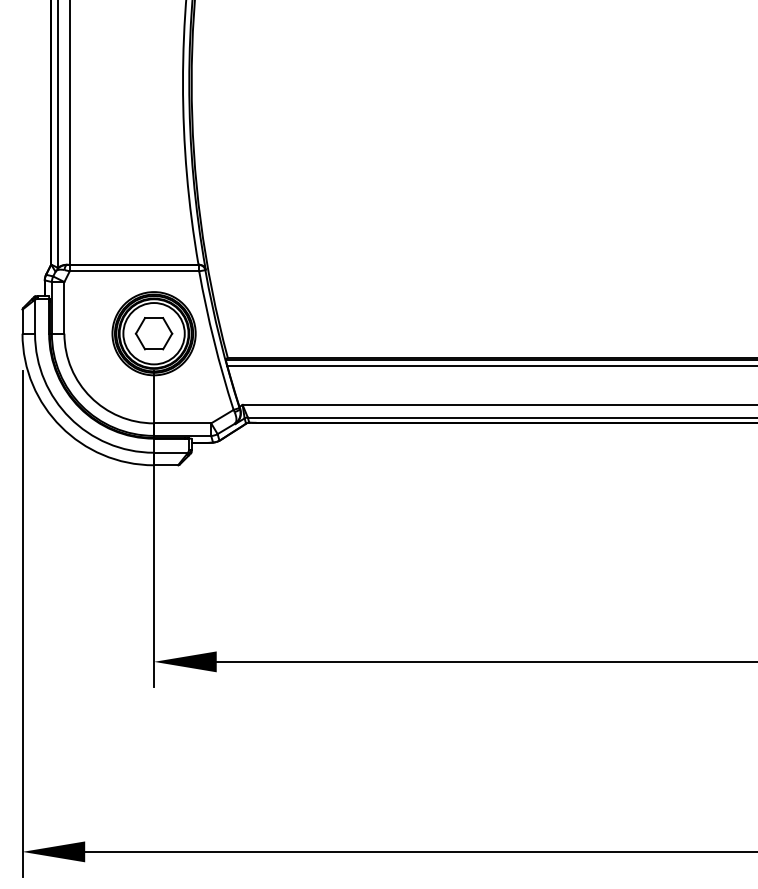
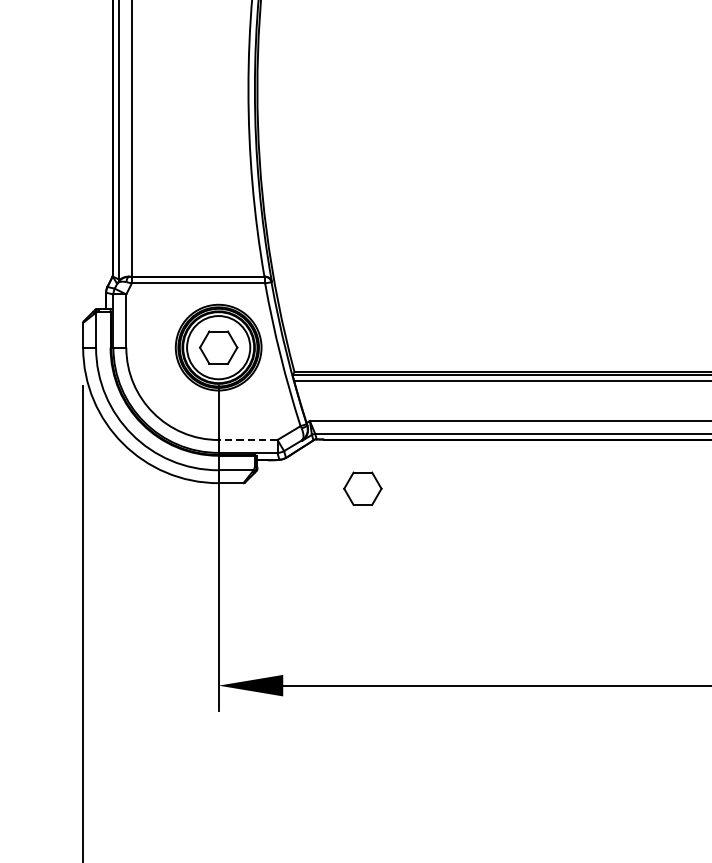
line: (182, 423) -> (247, 440), solid -> dashed
part: (293, 470) -> (362, 488), added

